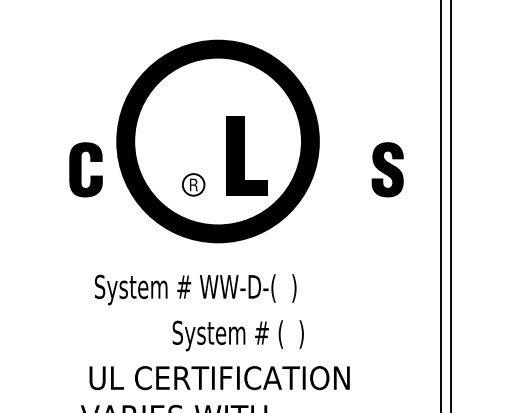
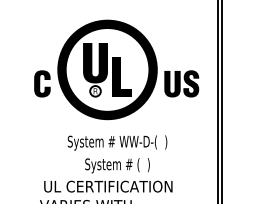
fill: (193, 128) -> (95, 63), added
fill: (349, 169) -> (172, 83), added
text: (195, 288) -> (117, 142), moved

